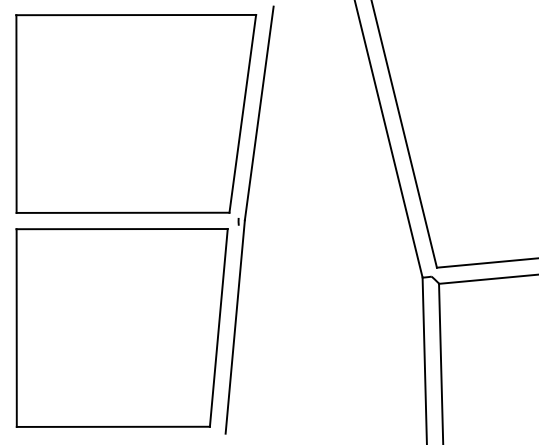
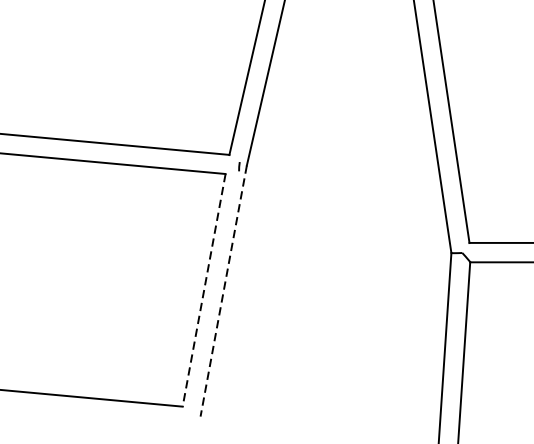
line: (235, 327) -> (223, 291), solid -> dashed
line: (218, 328) -> (203, 291), solid -> dashed

